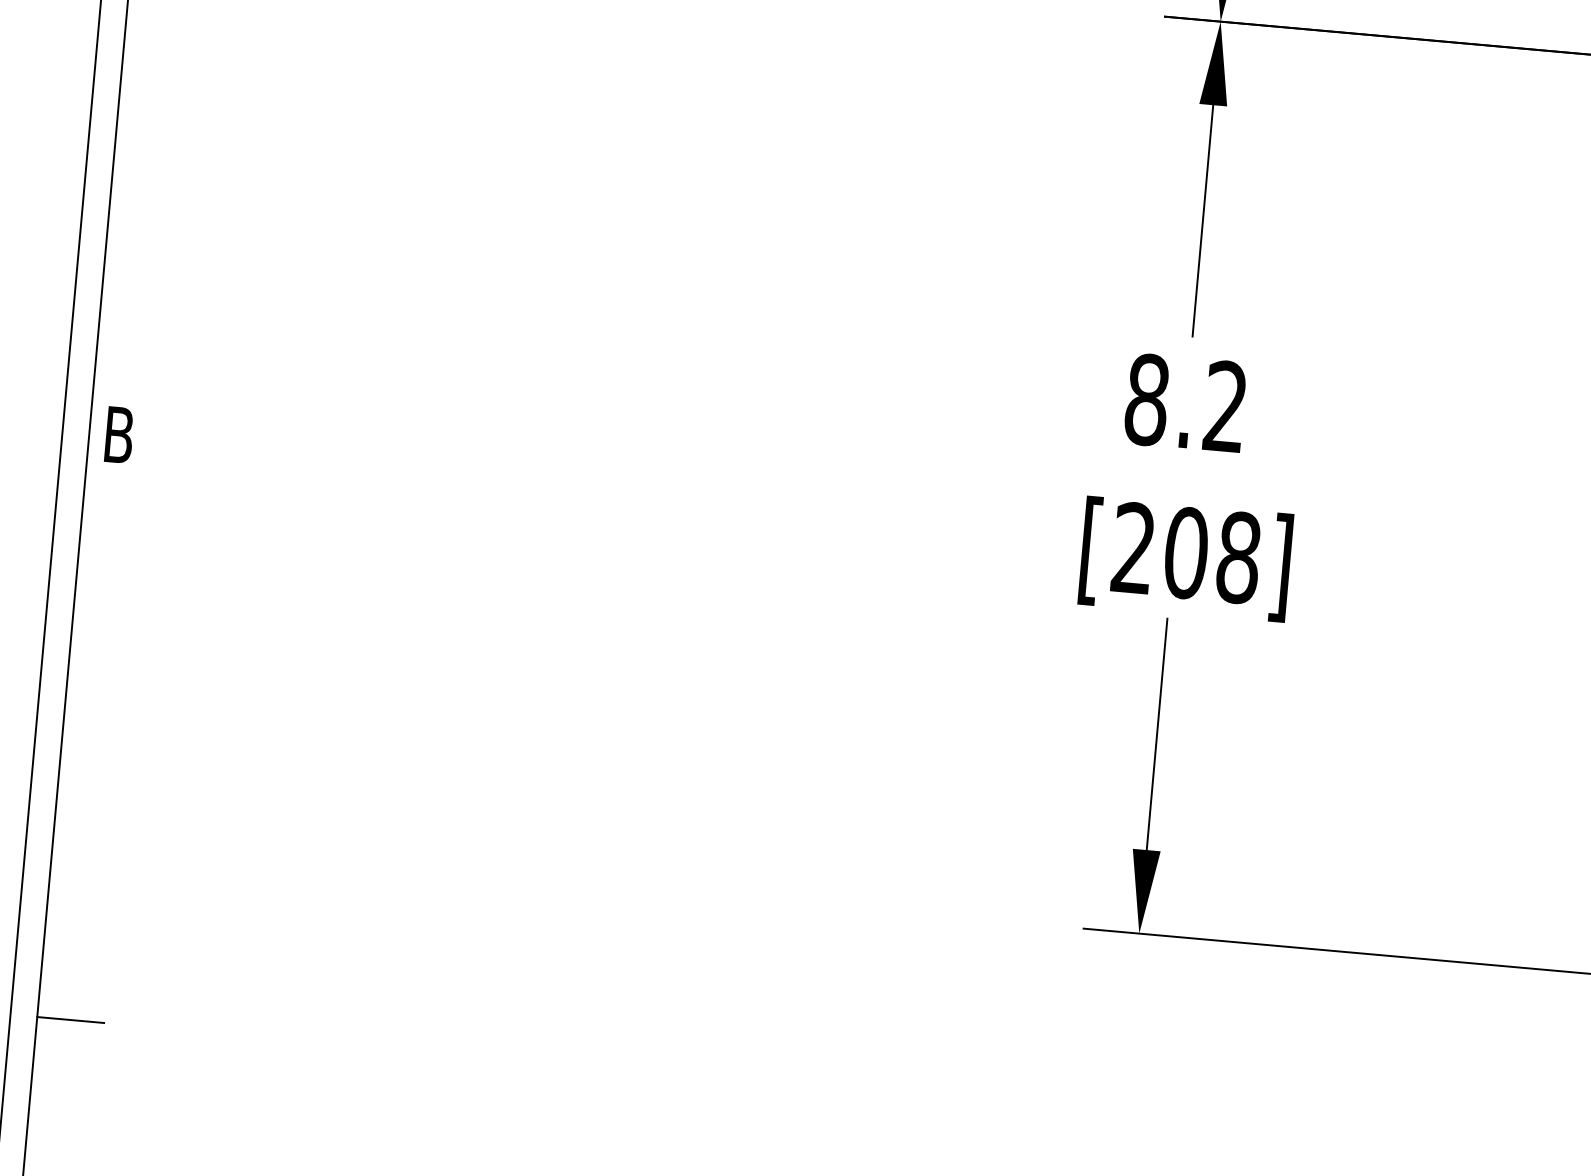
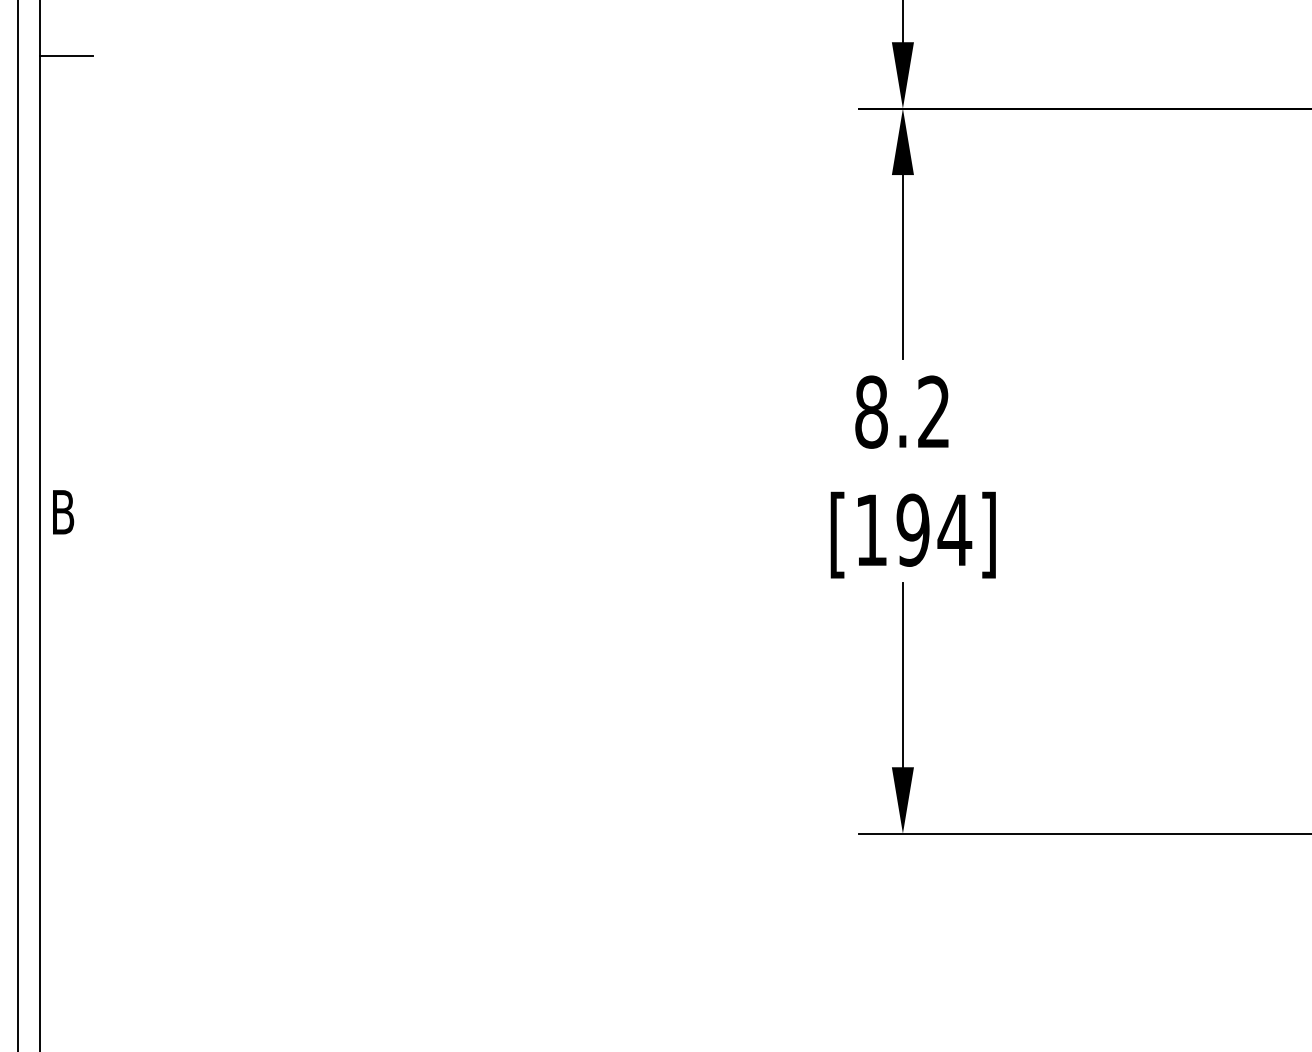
text: (1186, 552) -> (913, 529), [208] -> [194]
line: (69, 1020) -> (65, 977), removed

